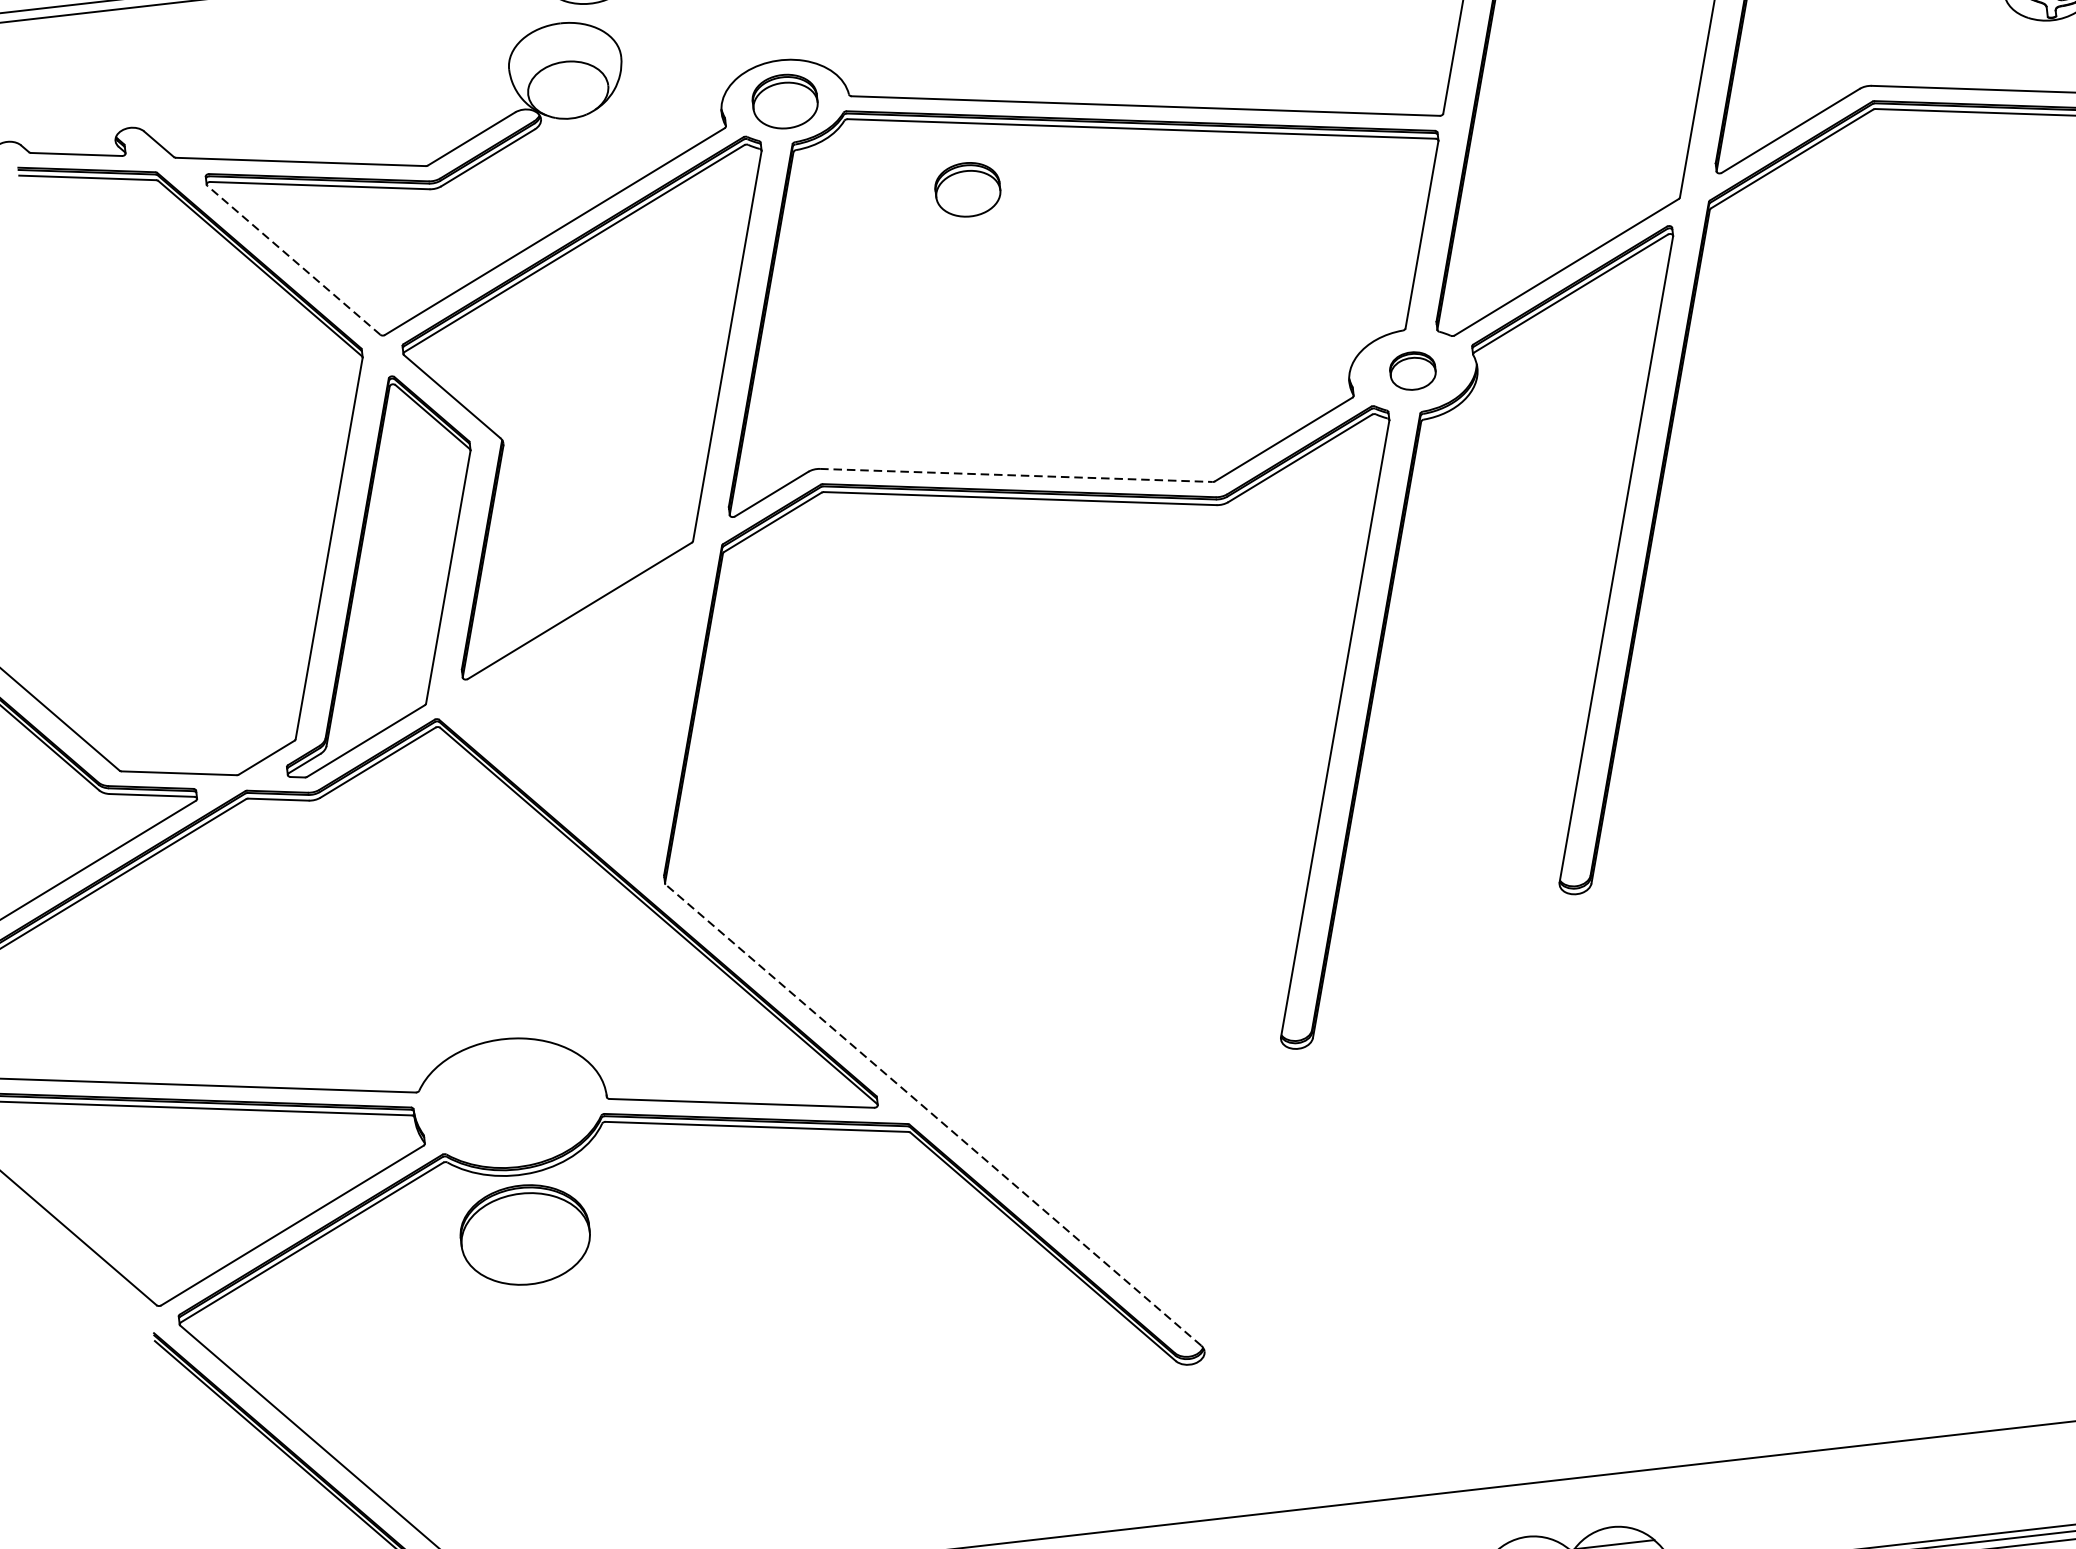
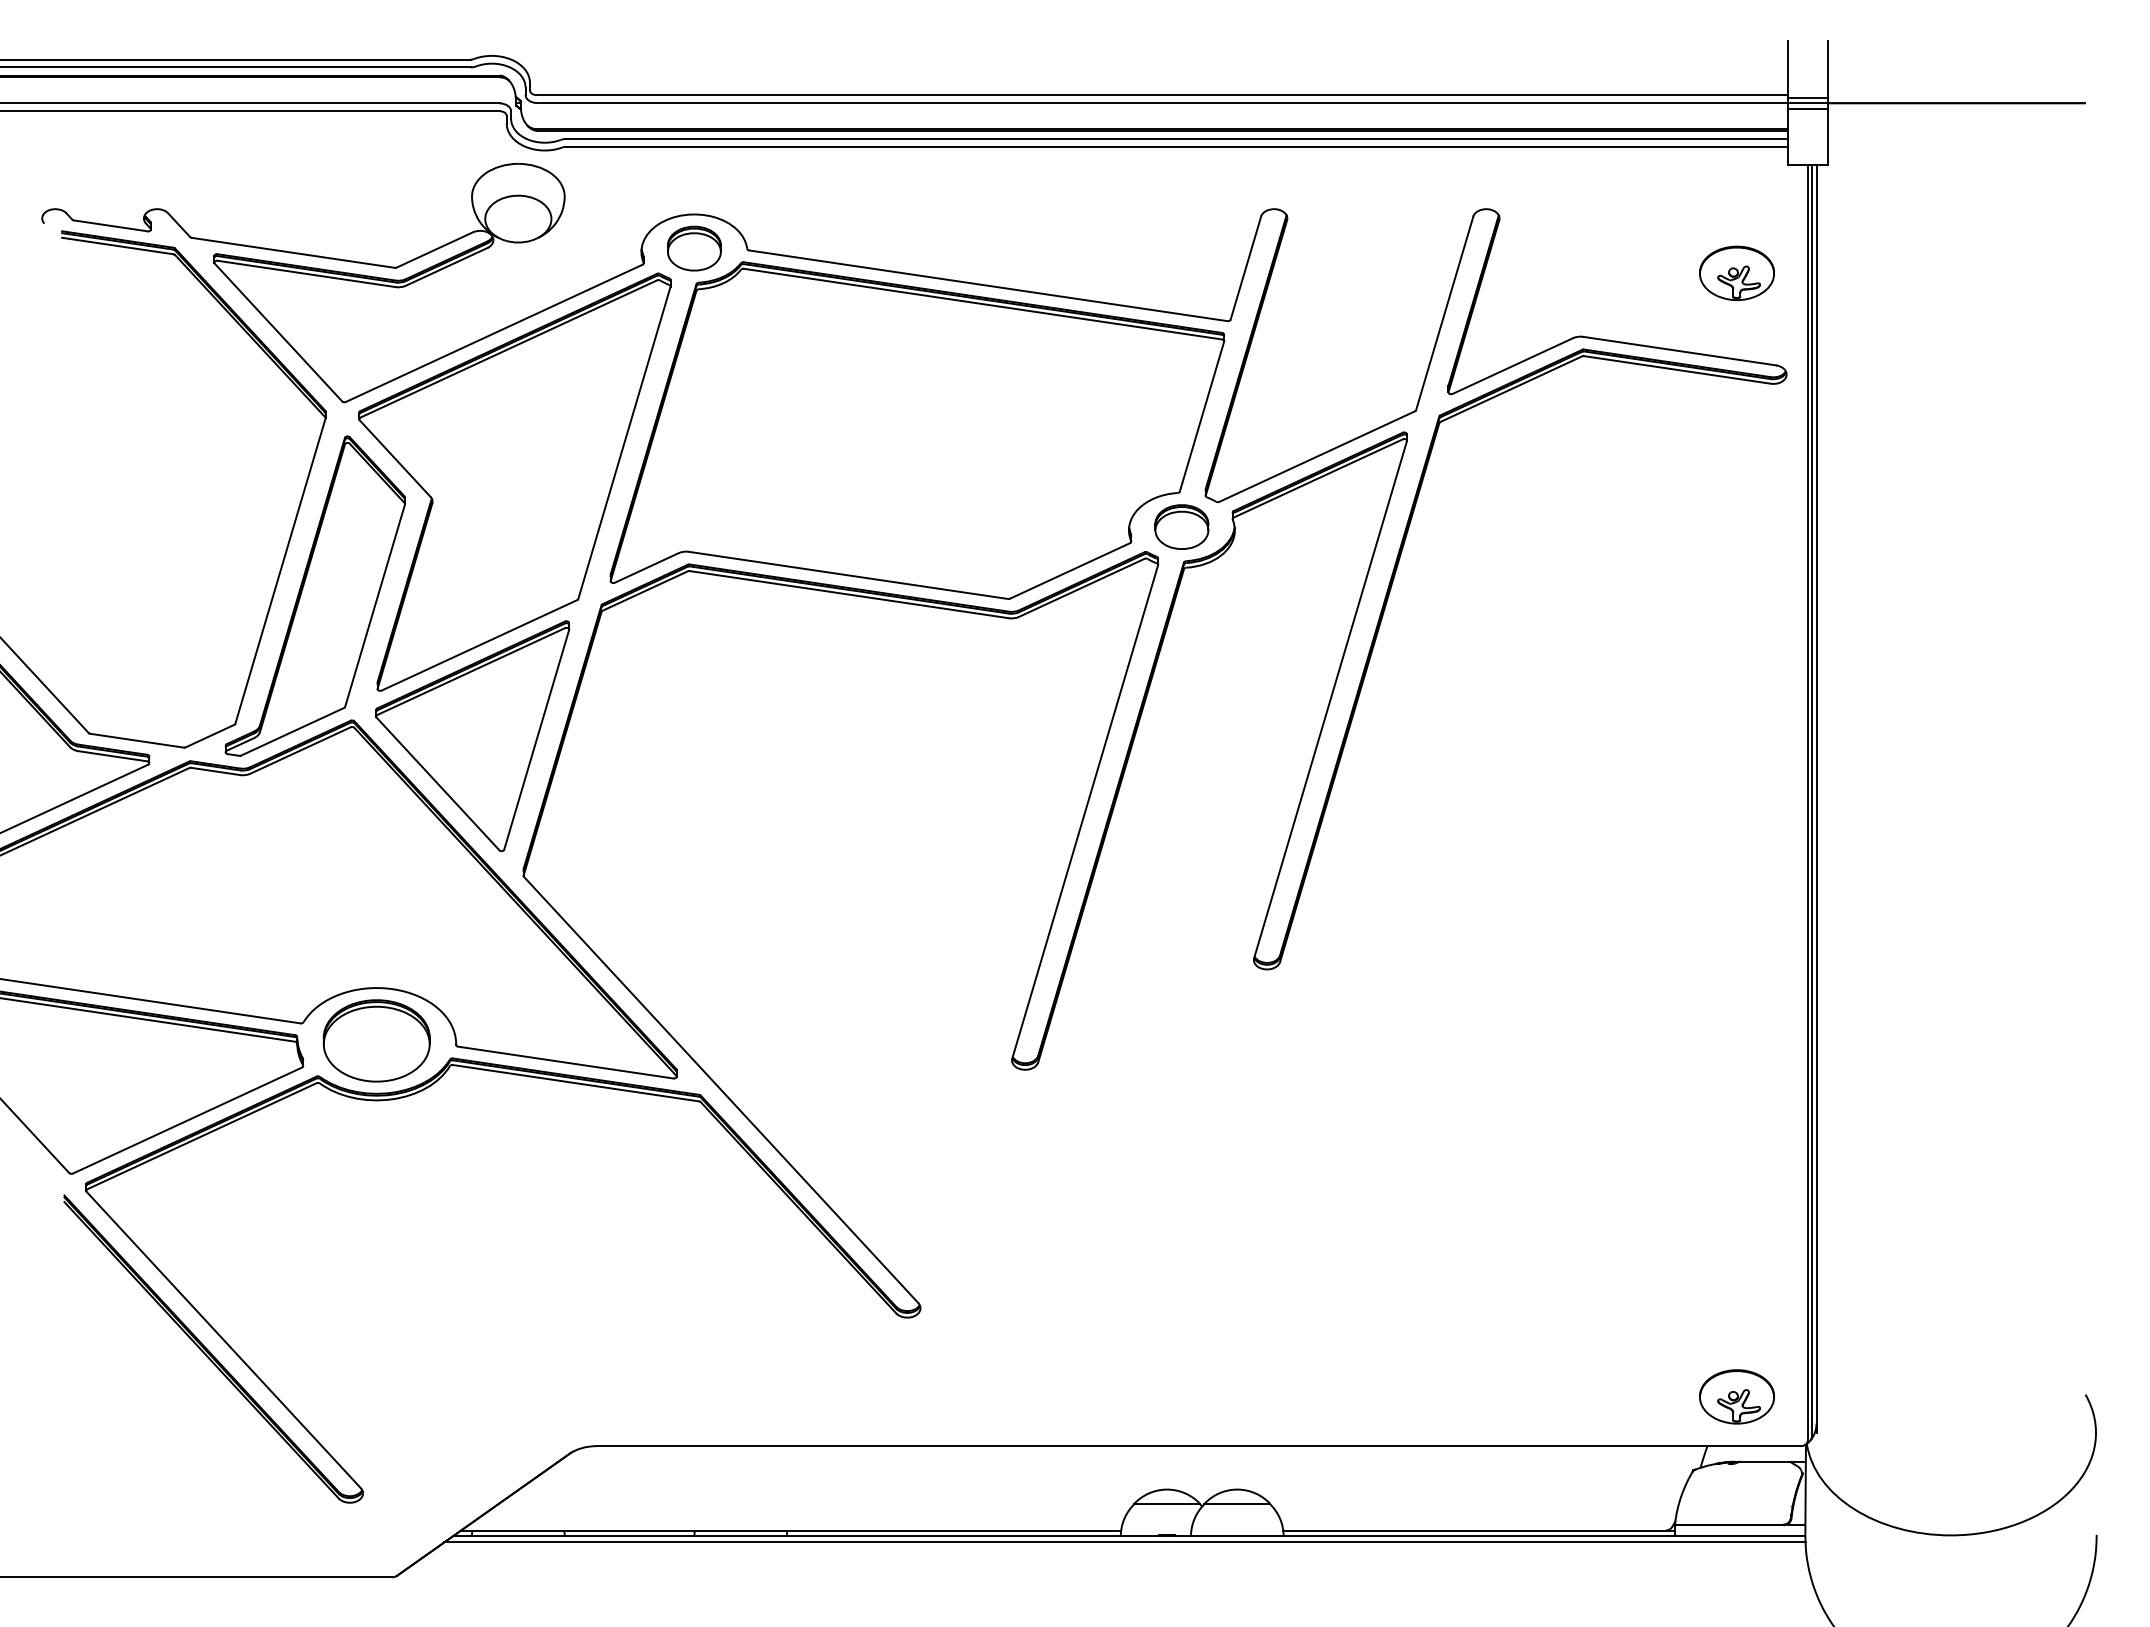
part: (967, 189) -> (835, 337), removed
line: (293, 260) -> (278, 332), dashed -> solid
part: (1412, 370) -> (1181, 526), size x1.43
line: (1016, 475) -> (848, 575), dashed -> solid
part: (584, 721) -> (472, 736), added
line: (932, 1114) -> (720, 1089), dashed -> solid
part: (524, 1234) -> (376, 1040), moved

